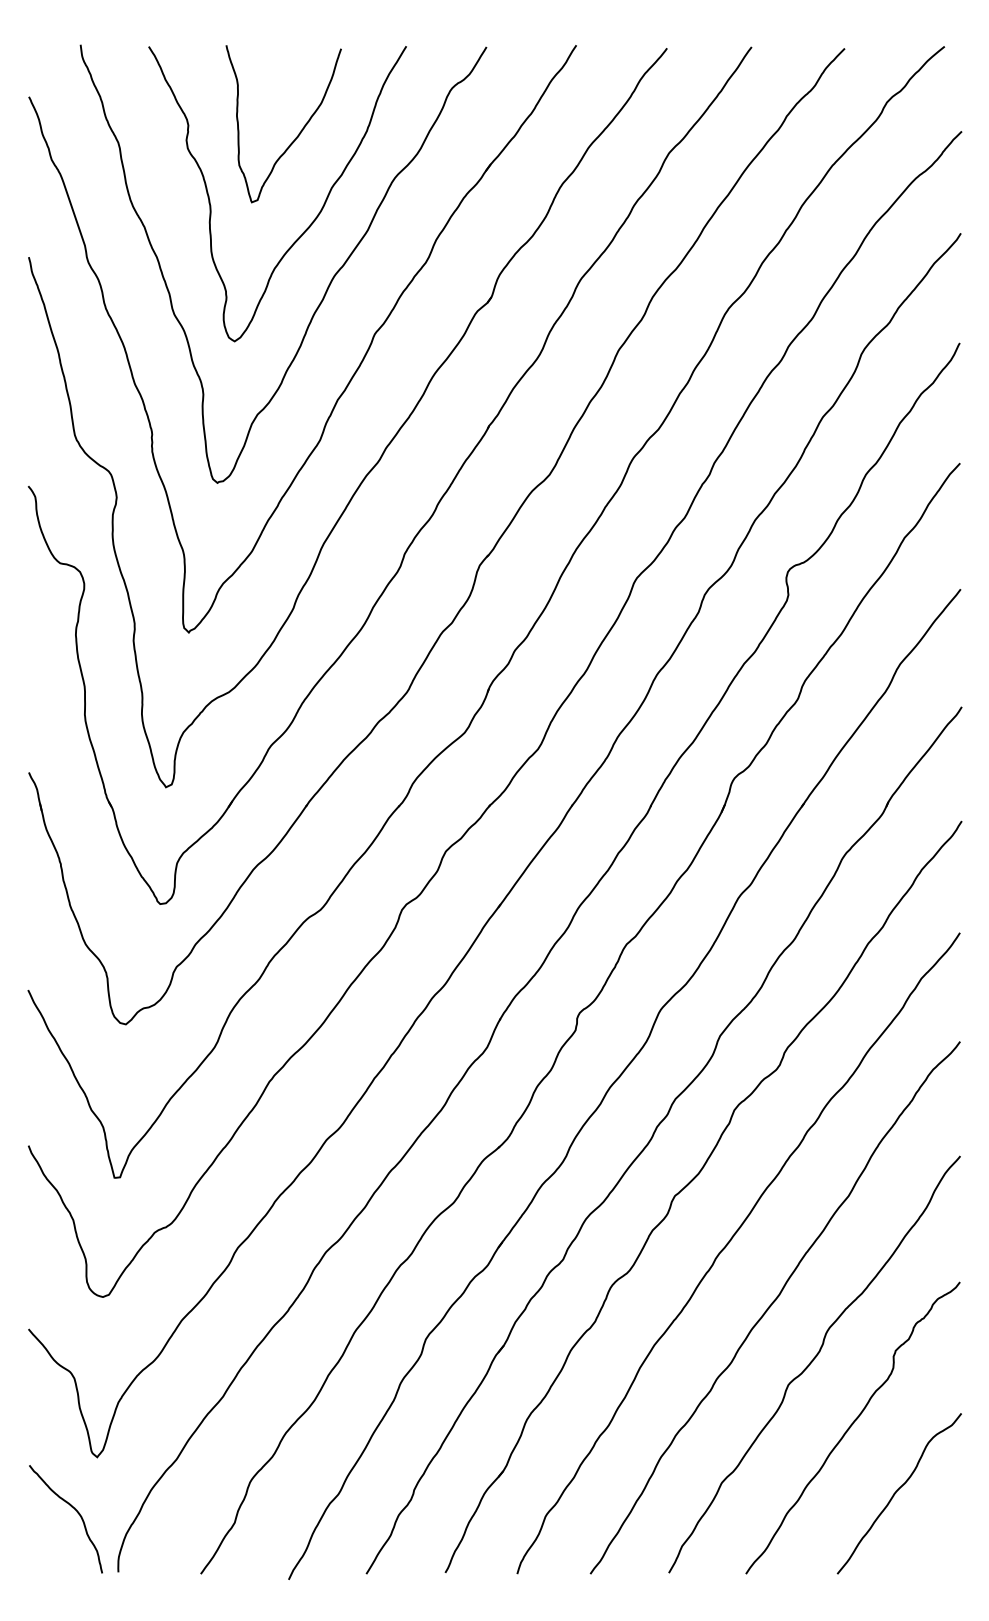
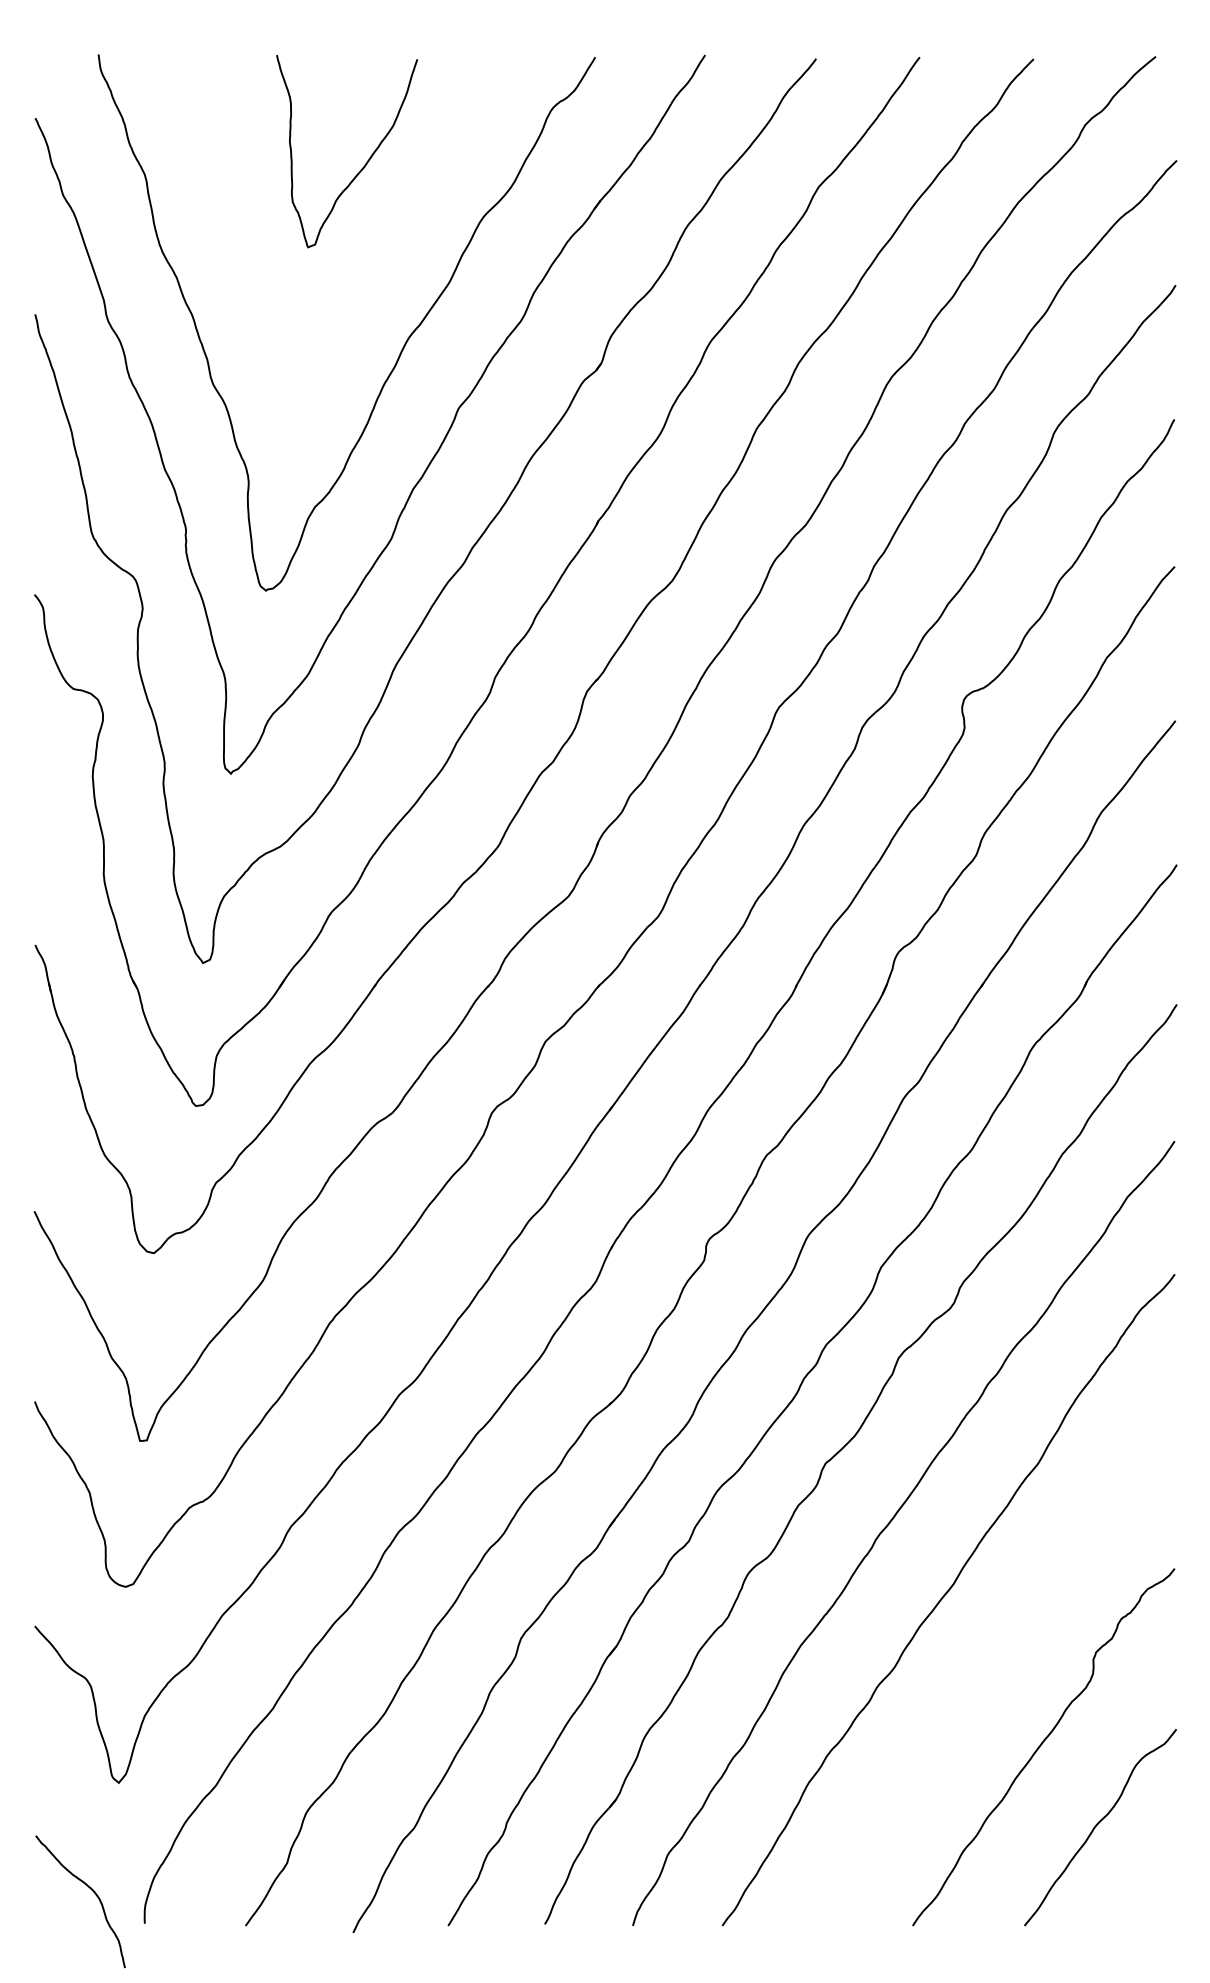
curve: (312, 221) -> (382, 270), removed
curve: (812, 1362) -> (994, 1666), removed
curve: (74, 1510) -> (91, 1890), moved

